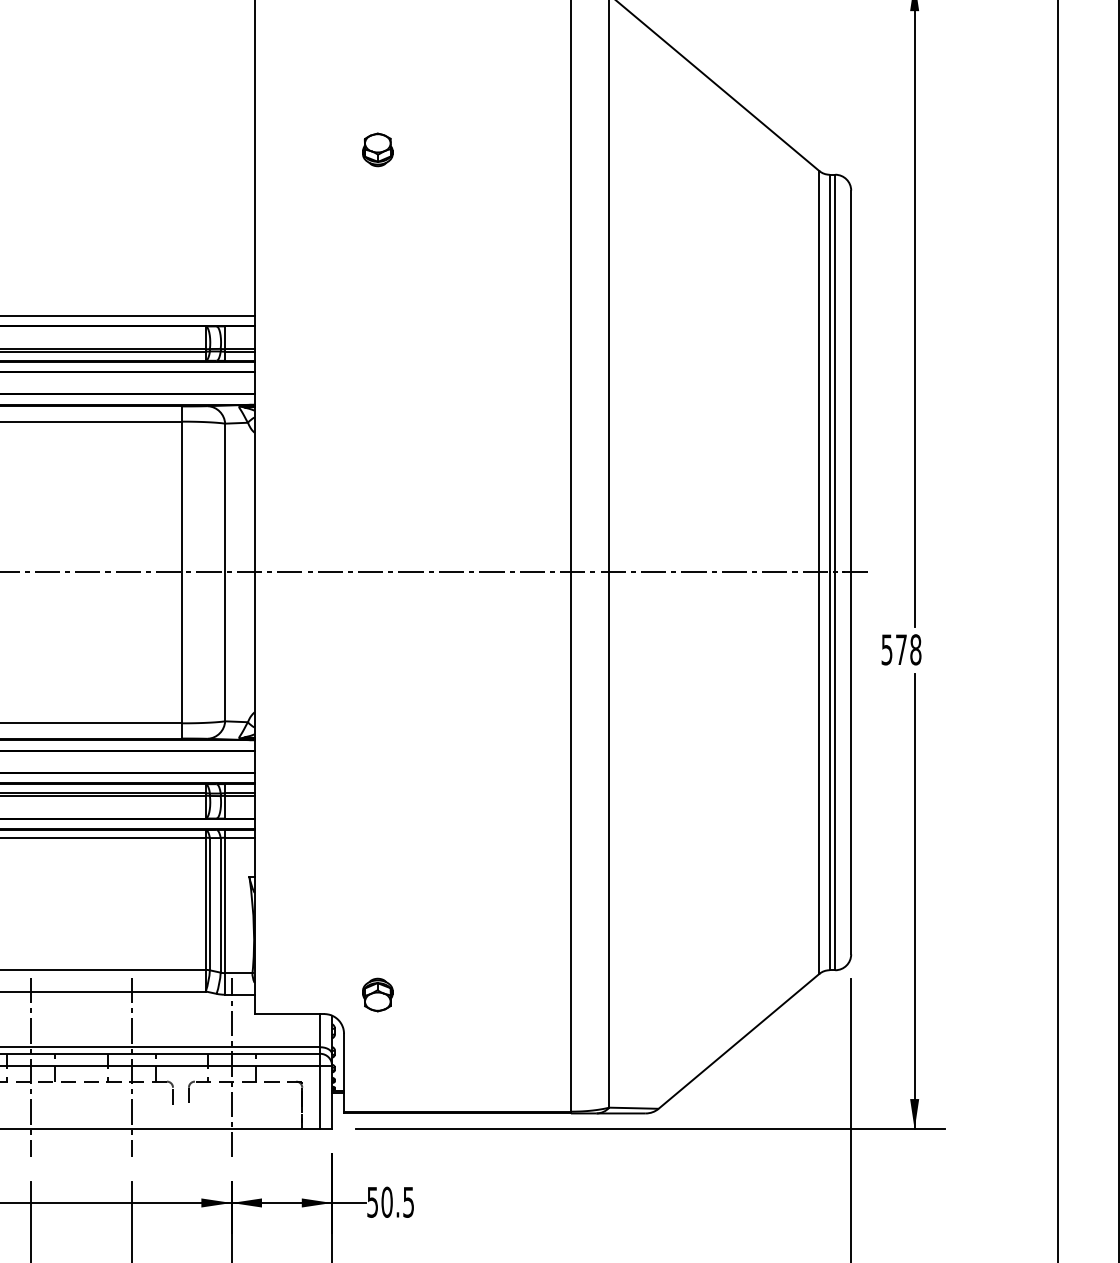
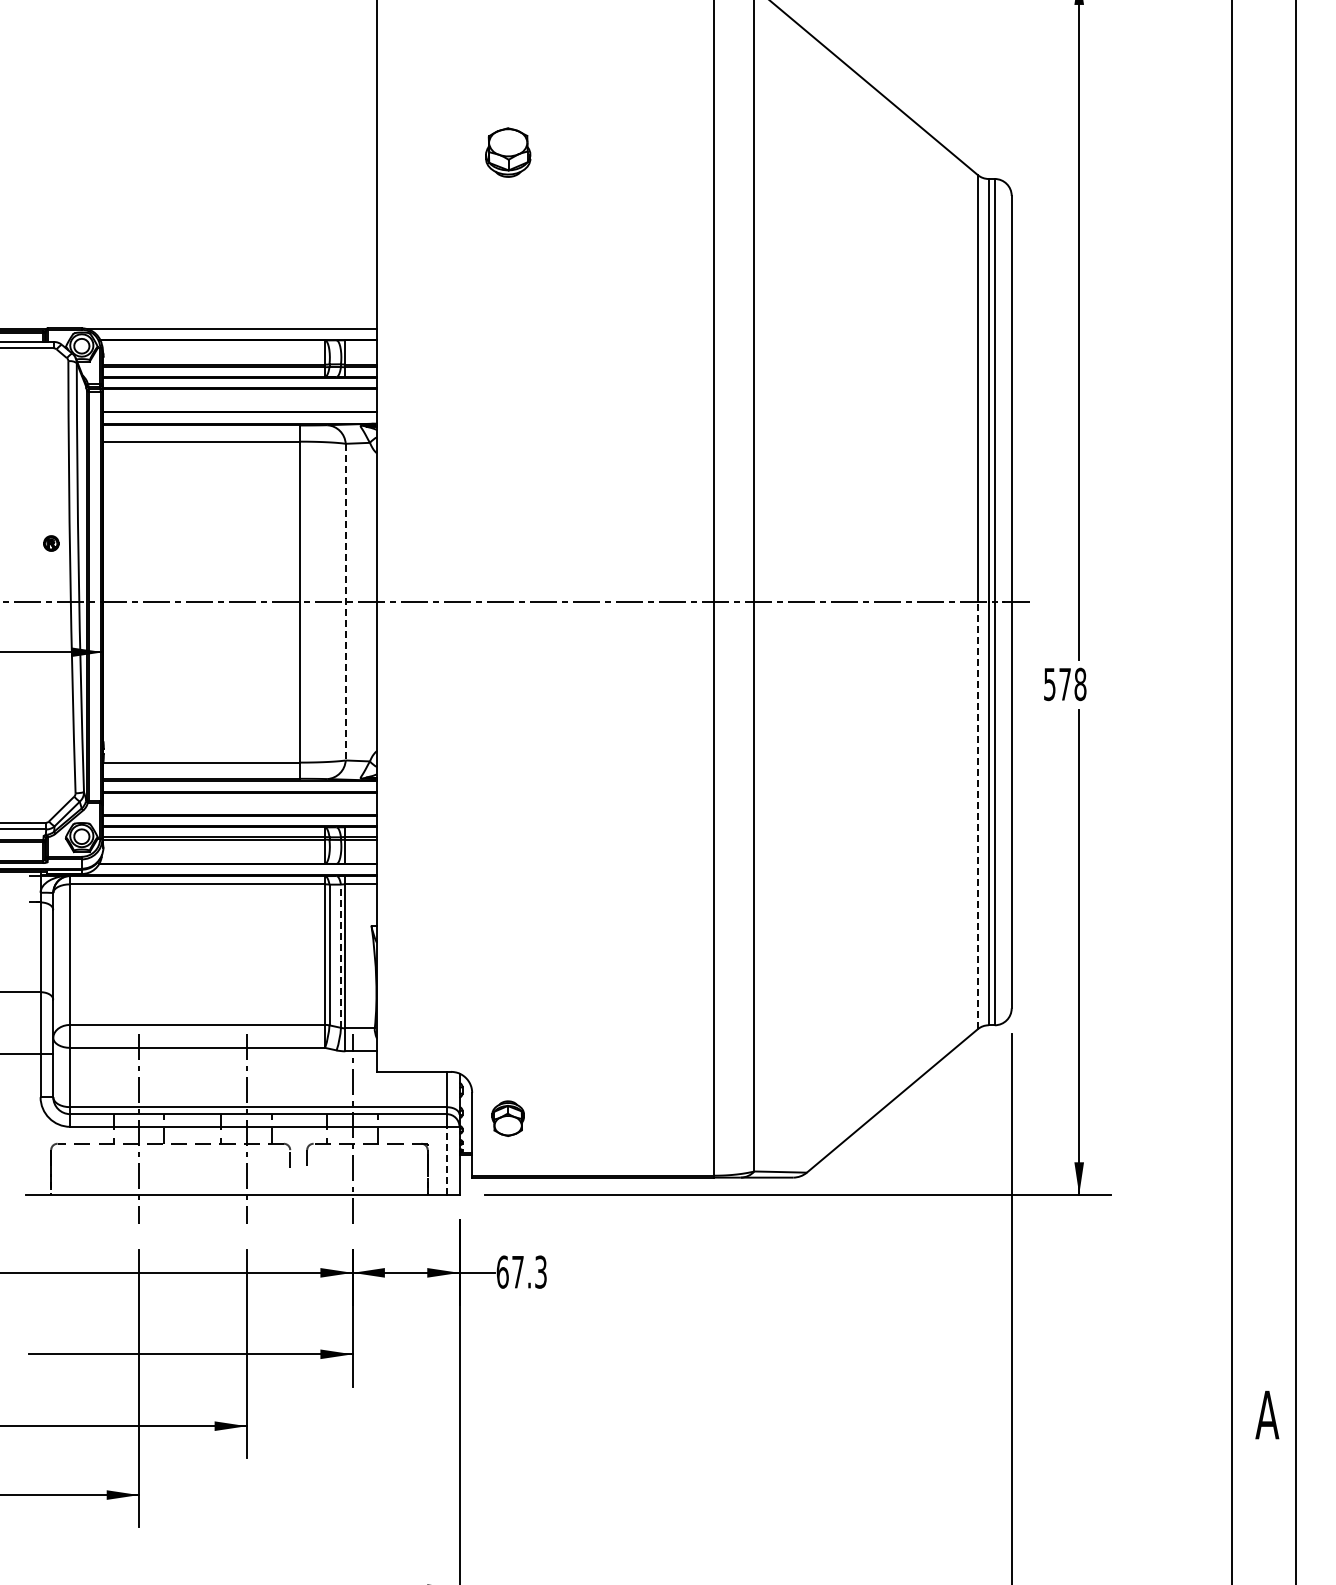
part: (377, 149) -> (507, 152), size x1.4
line: (224, 572) -> (345, 602), solid -> dashed
line: (819, 773) -> (977, 815), solid -> dashed
line: (220, 905) -> (340, 956), solid -> dashed
part: (377, 994) -> (507, 1118), moved
line: (319, 1097) -> (446, 1160), solid -> dashed
text: (390, 1201) -> (521, 1271), 50.5 -> 67.3

